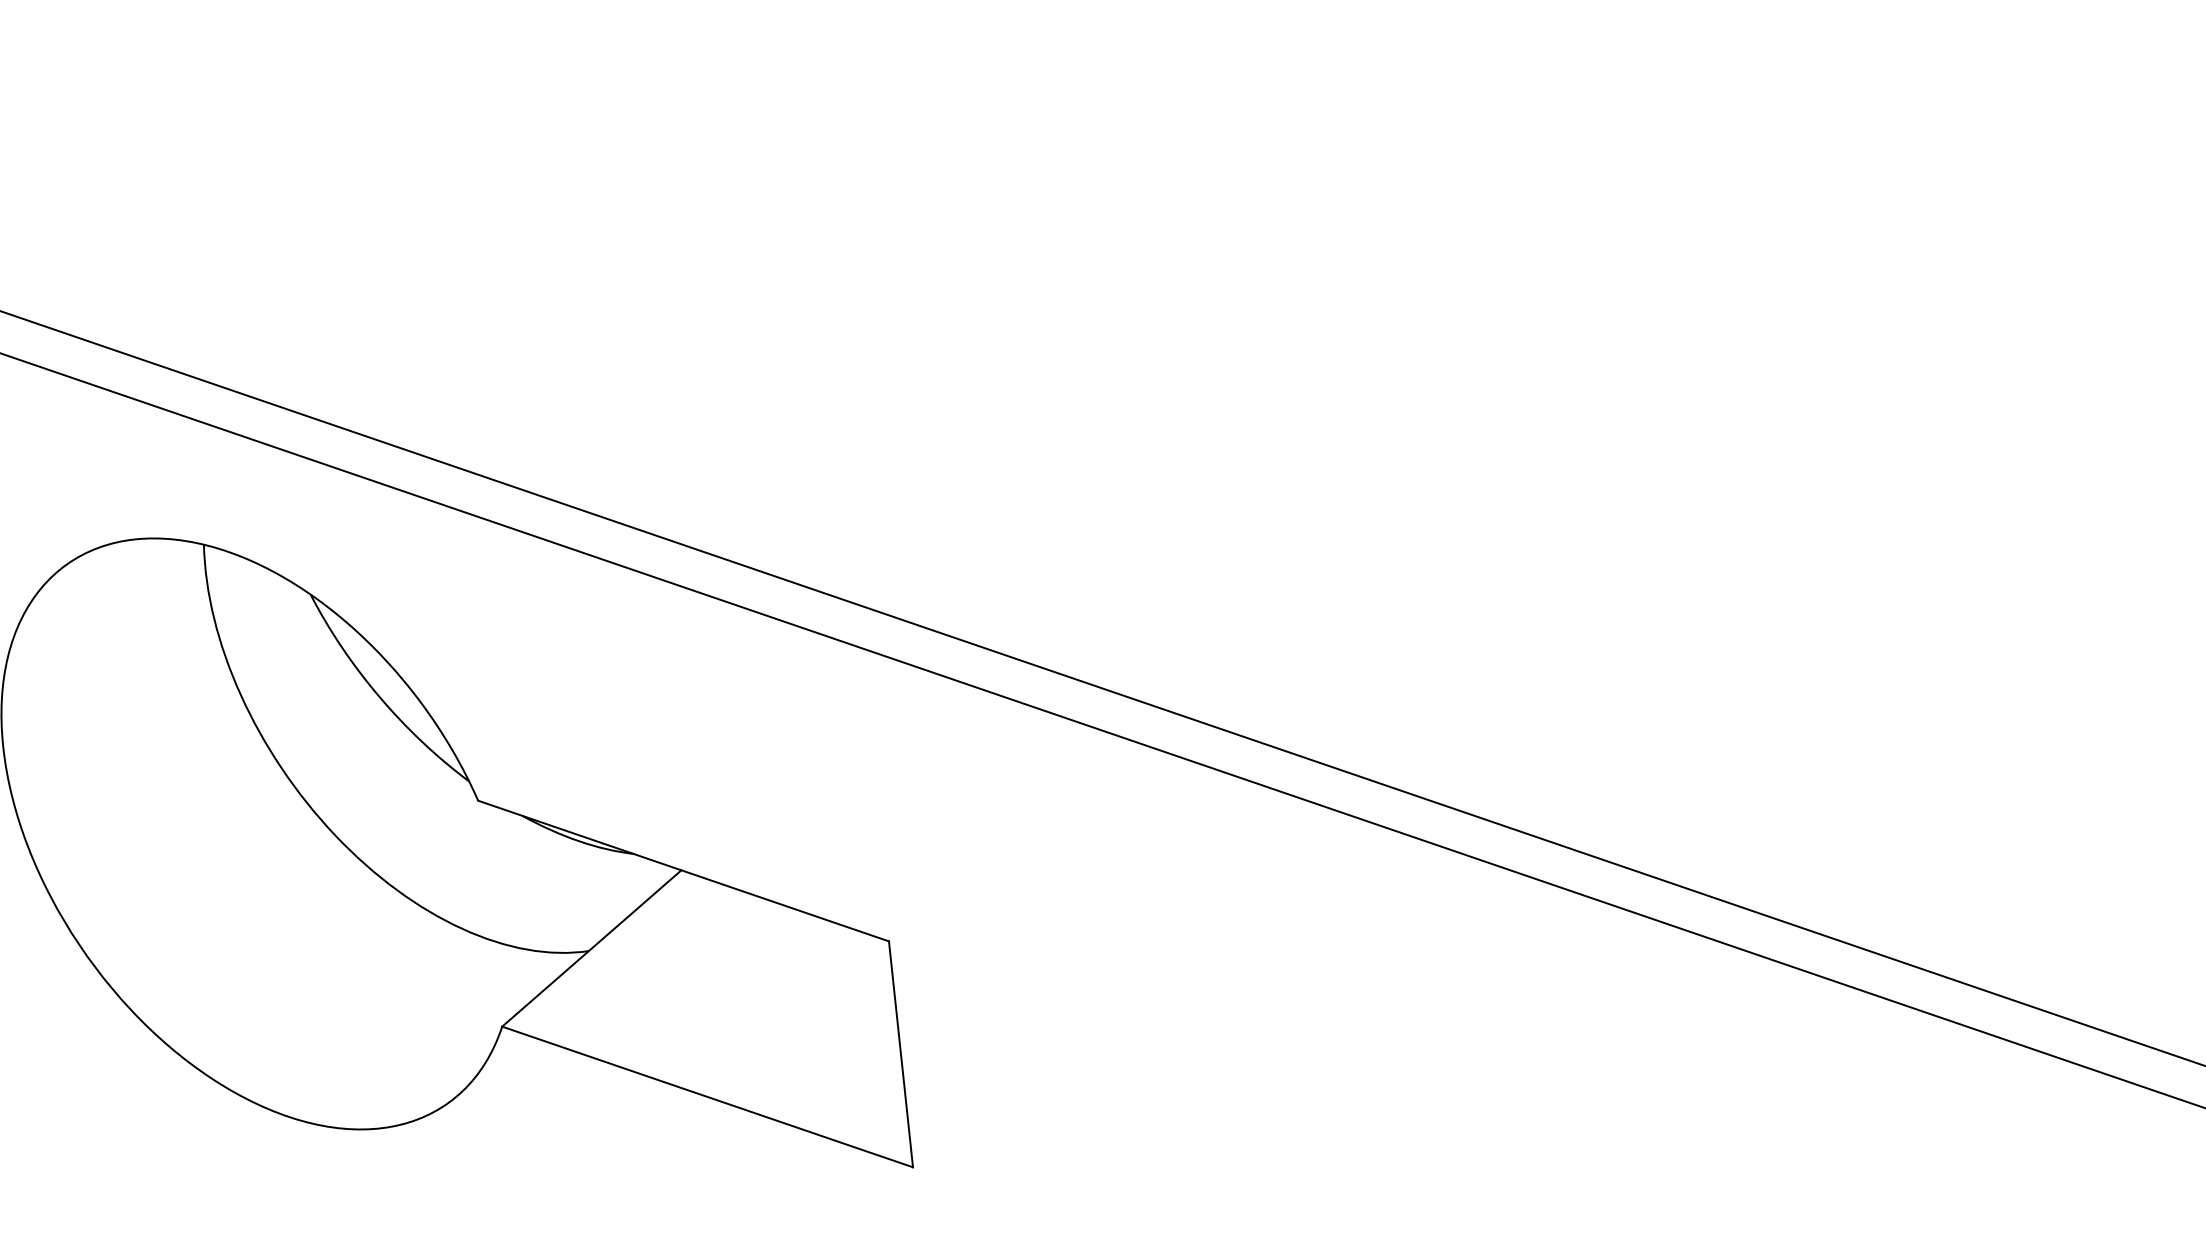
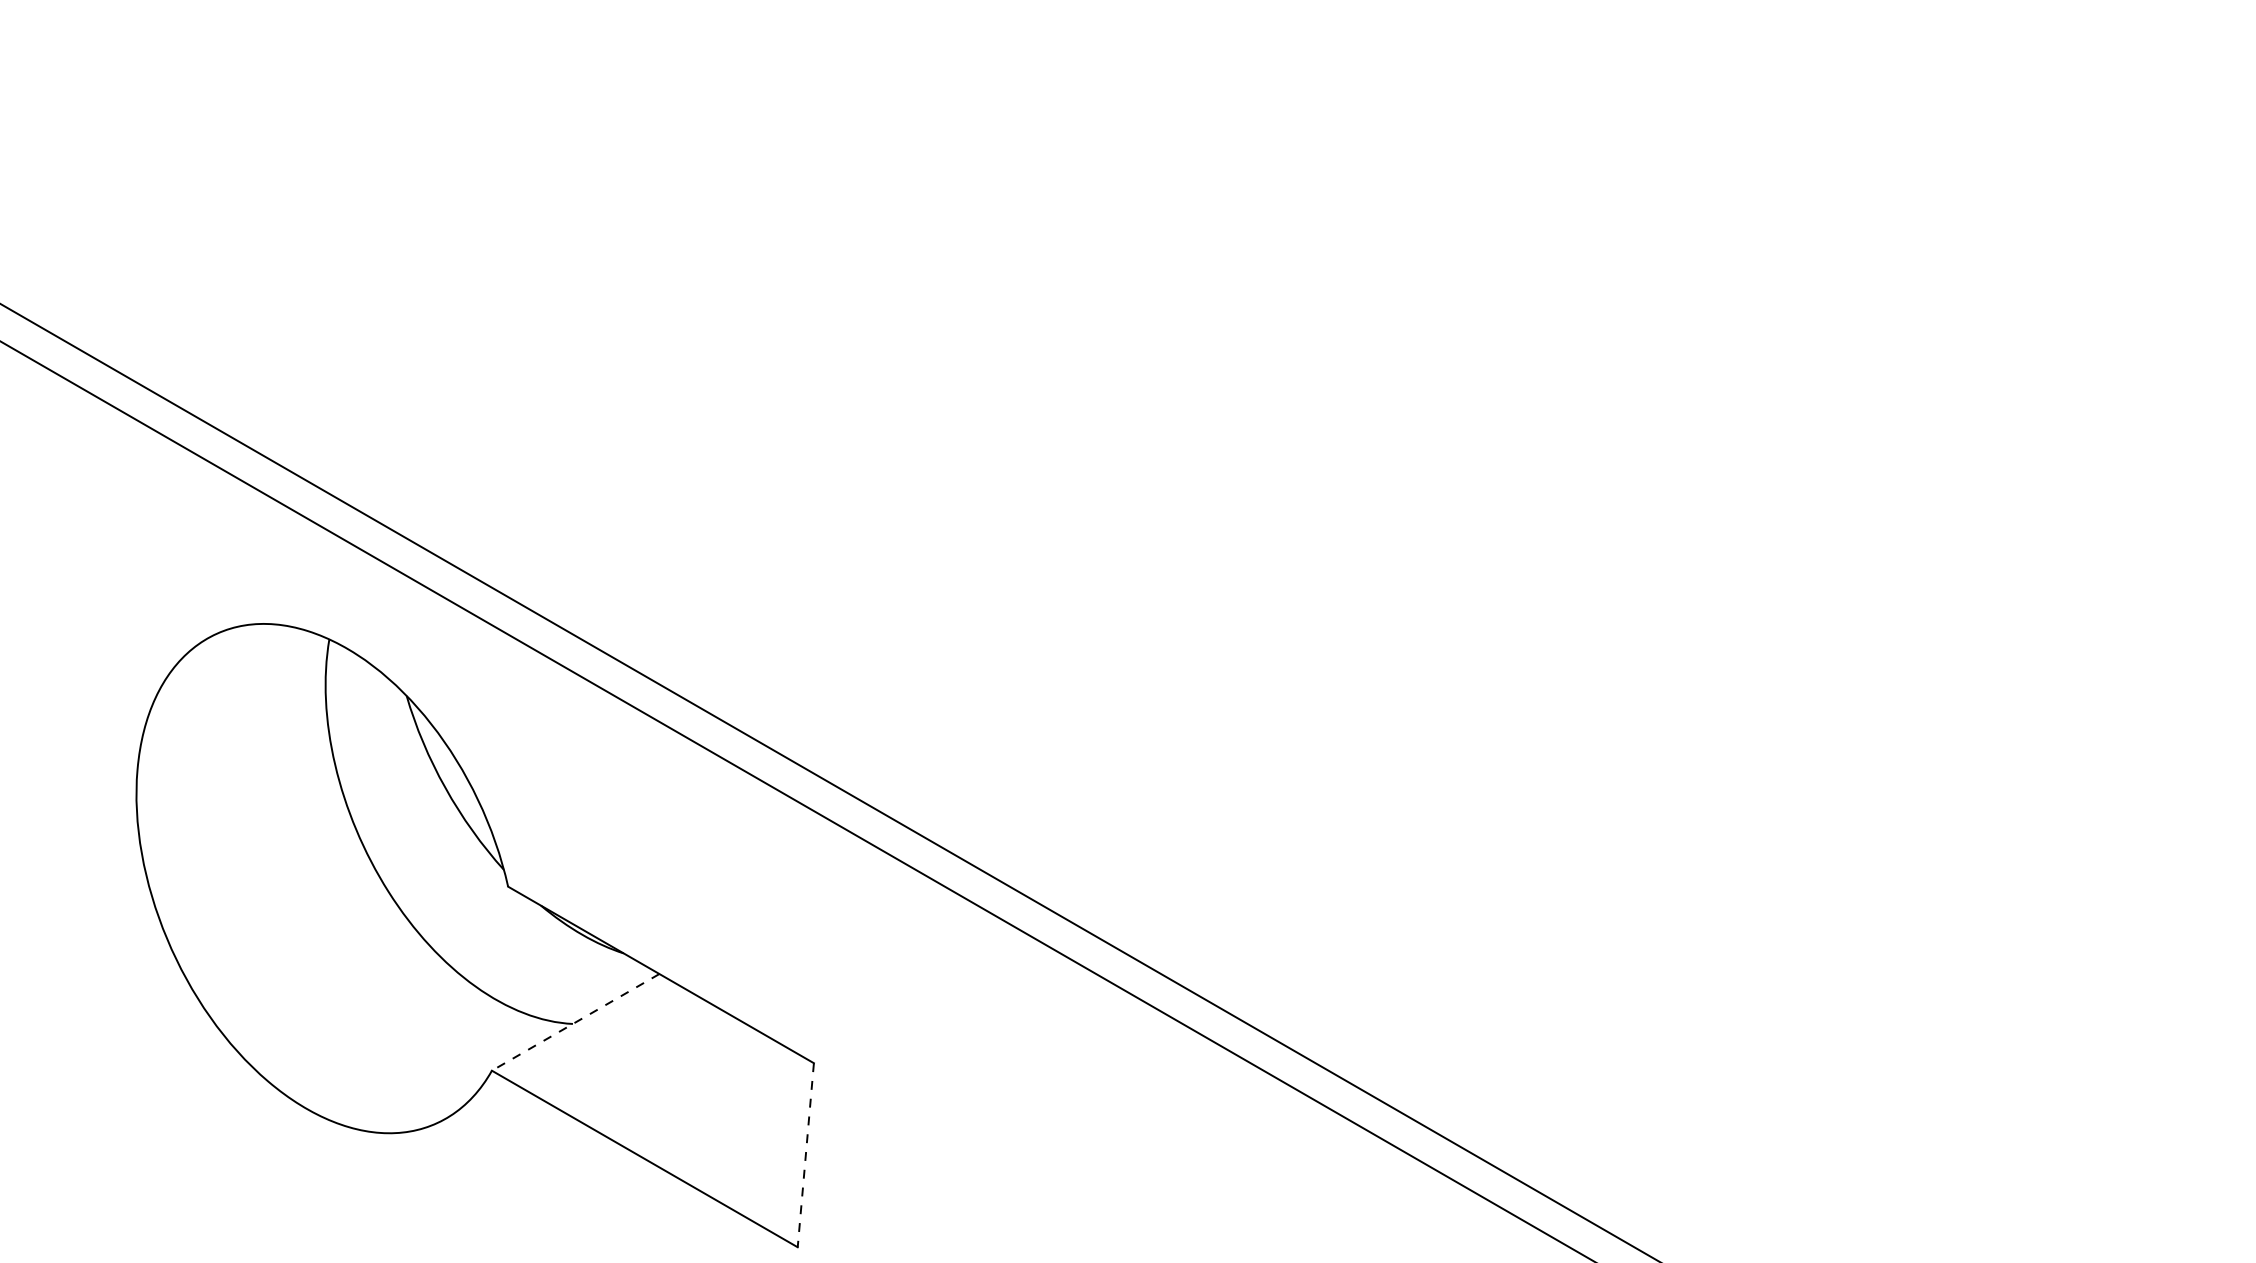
line: (591, 948) -> (575, 1022), solid -> dashed
line: (900, 1054) -> (805, 1155), solid -> dashed

